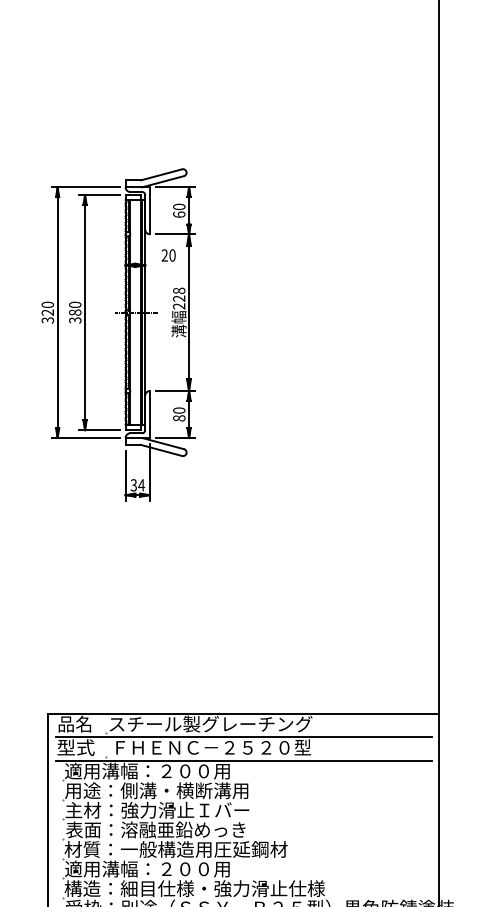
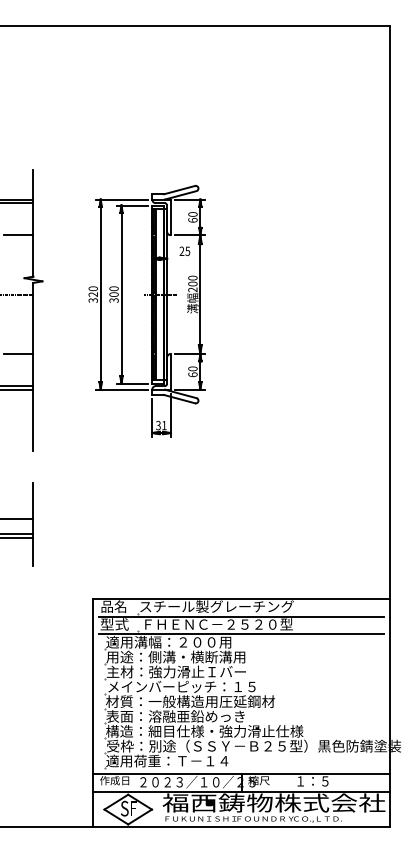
text: (172, 254) -> (187, 250), 20 -> 25
text: (178, 294) -> (192, 280), 228 -> 200
text: (75, 312) -> (114, 294), 380 -> 300
text: (178, 417) -> (192, 374), 80 -> 60
text: (140, 485) -> (163, 425), 34 -> 31
text: (164, 829) -> (181, 686), 表面：溶融亜鉛めっき -> メインバーピッチ：１５
text: (156, 869) -> (175, 716), 適用溝幅：２００用 -> 表面：溶融亜鉛めっき

